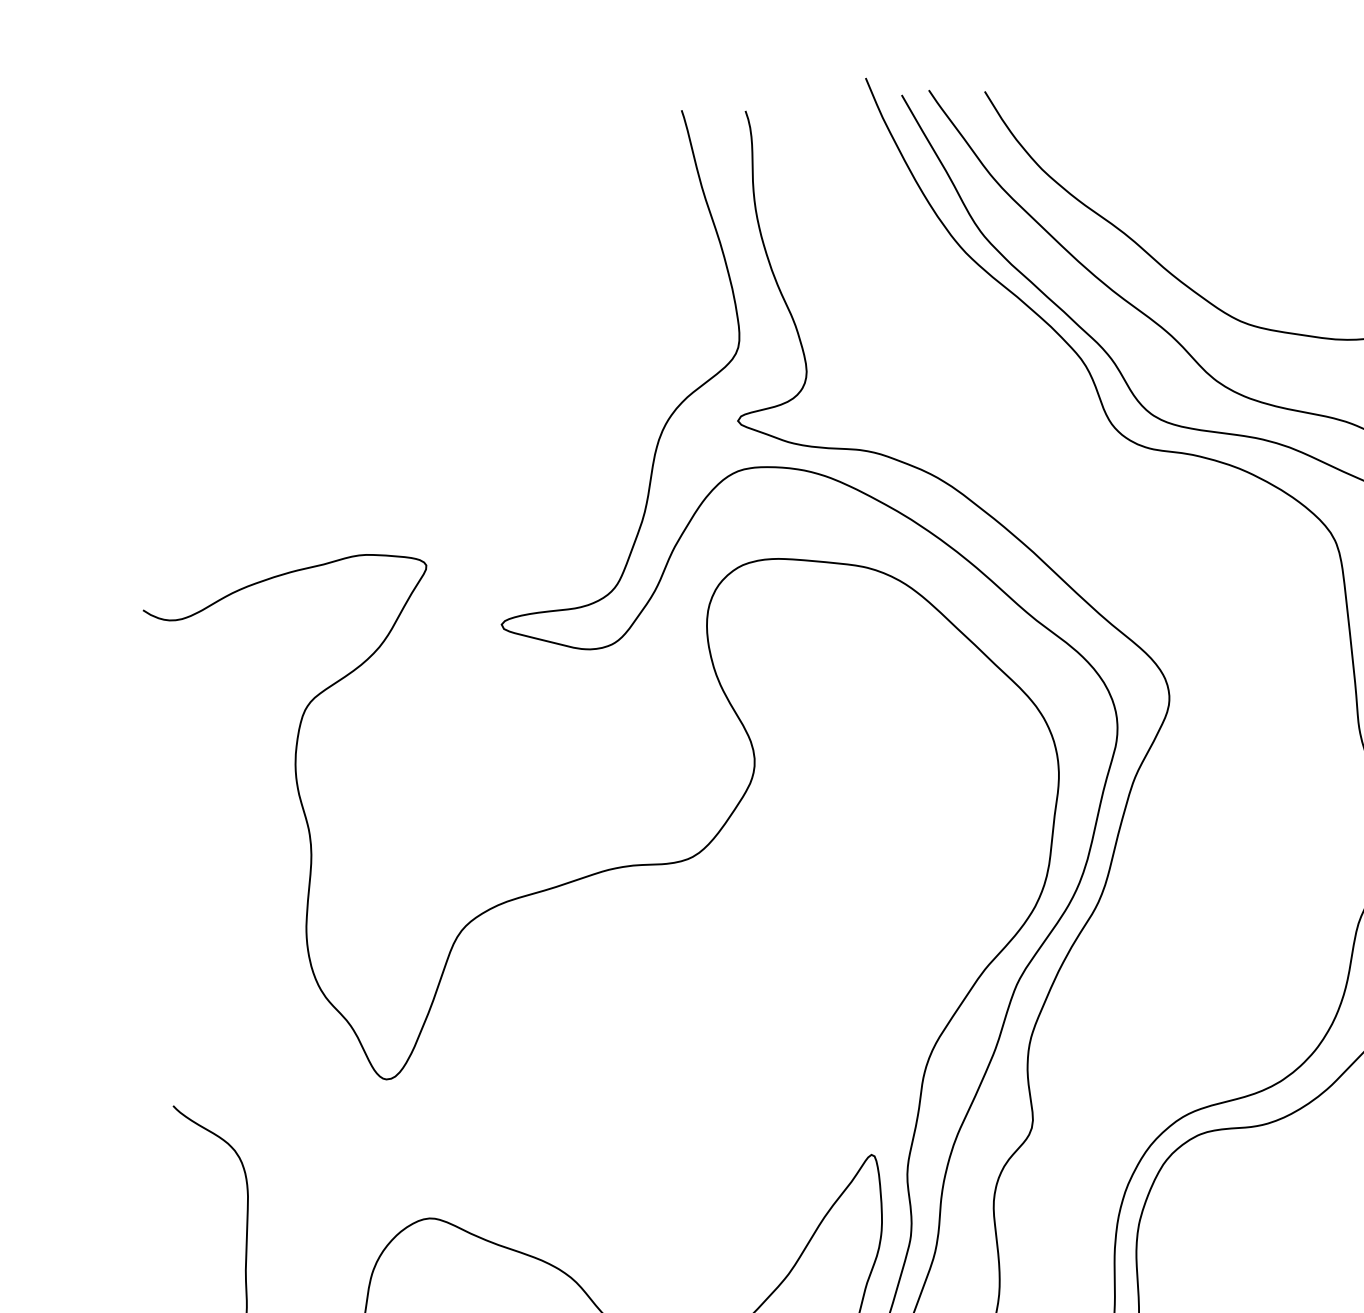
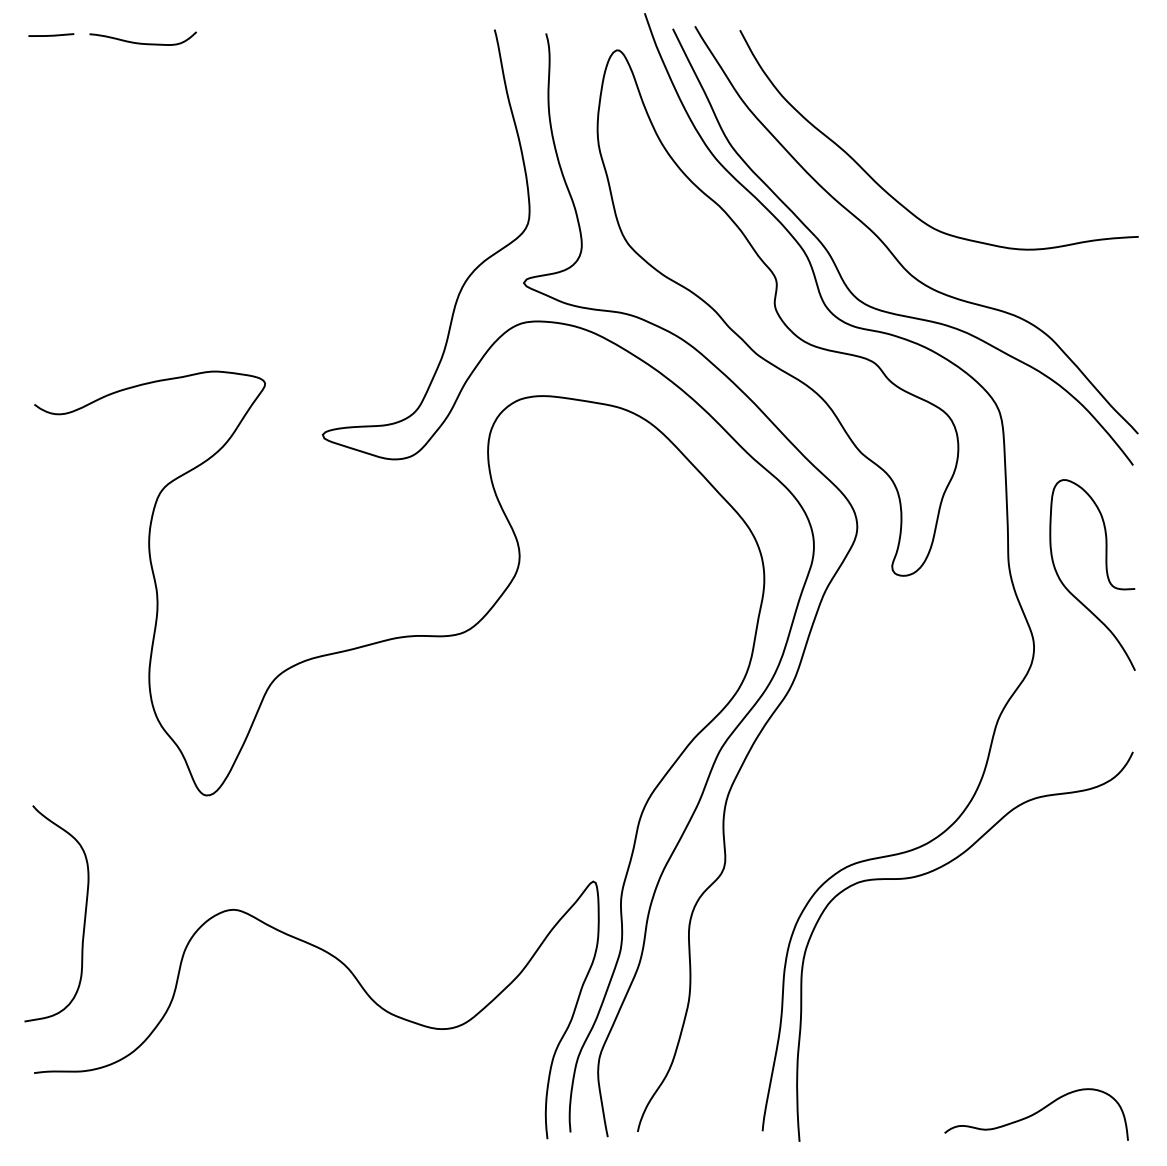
line: (134, 151) -> (51, 34), added
curve: (246, 154) -> (141, 42), added
part: (1053, 437) -> (777, 312), added

